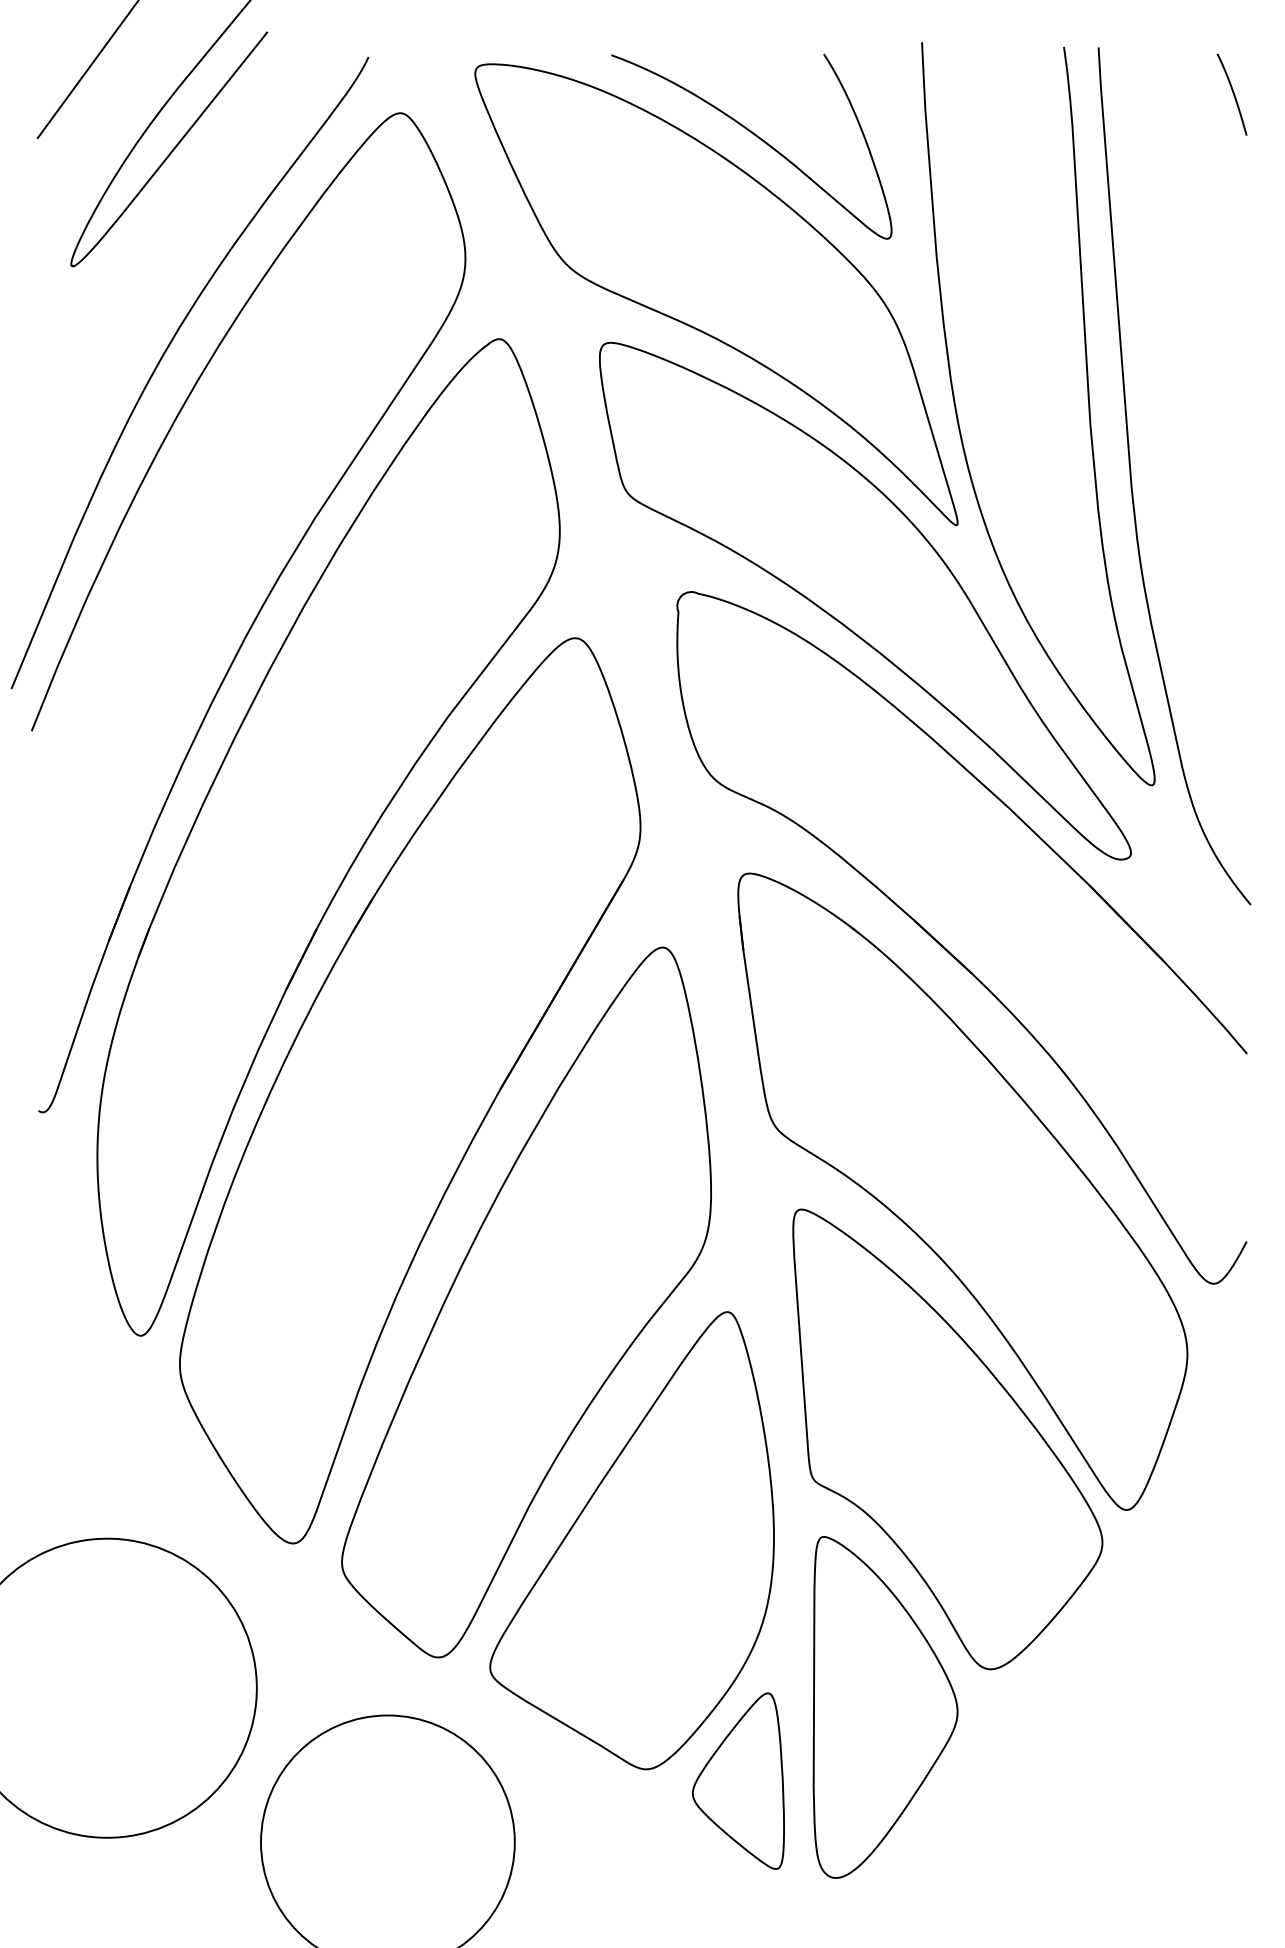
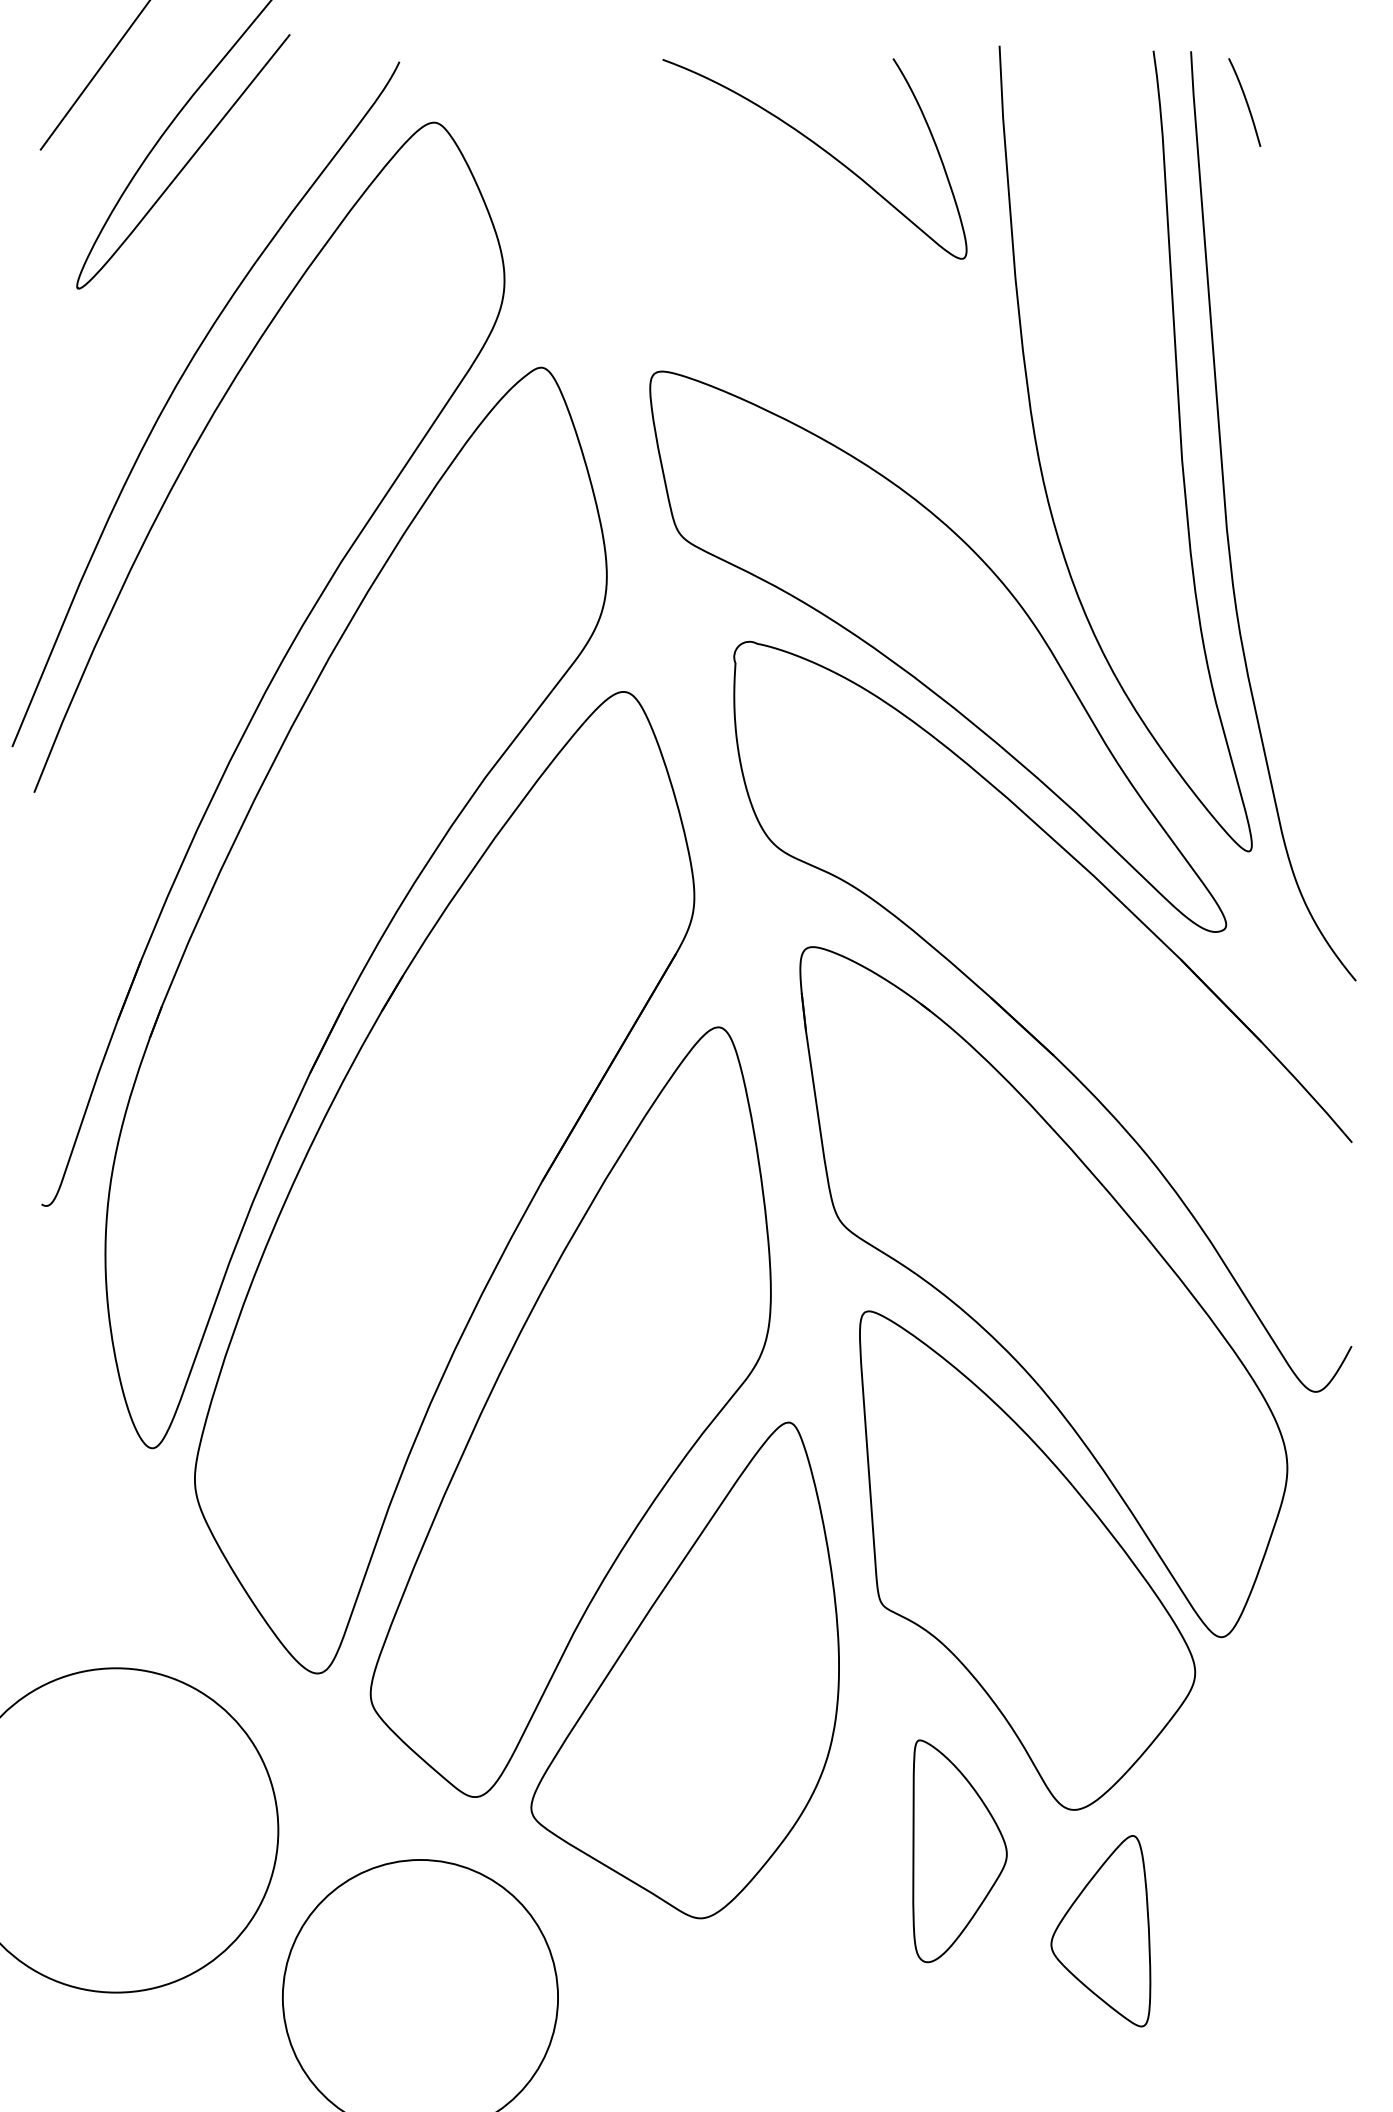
curve: (1232, 93) -> (1245, 101), moved
part: (716, 294) -> (776, 319), removed
part: (885, 1707) -> (959, 1851), size x0.6
part: (738, 1780) -> (1100, 1930), moved

